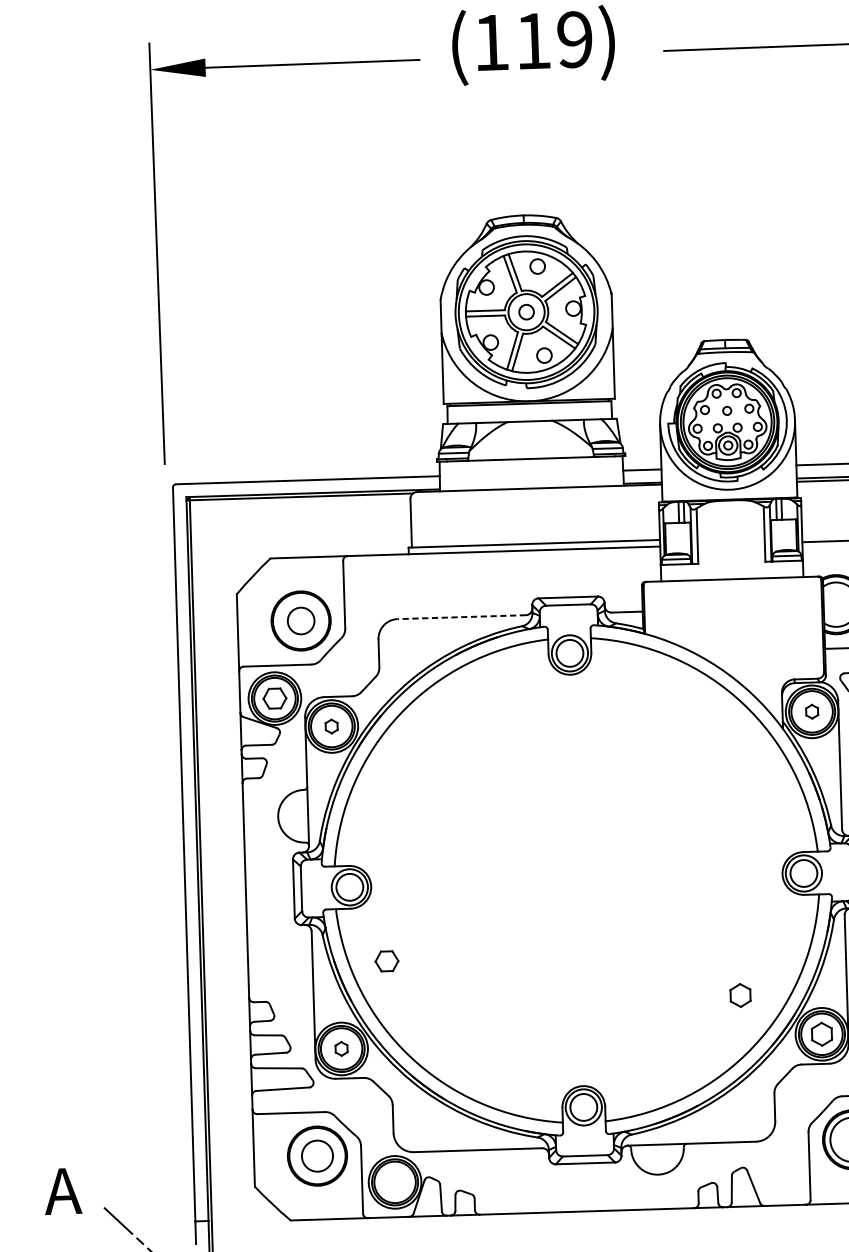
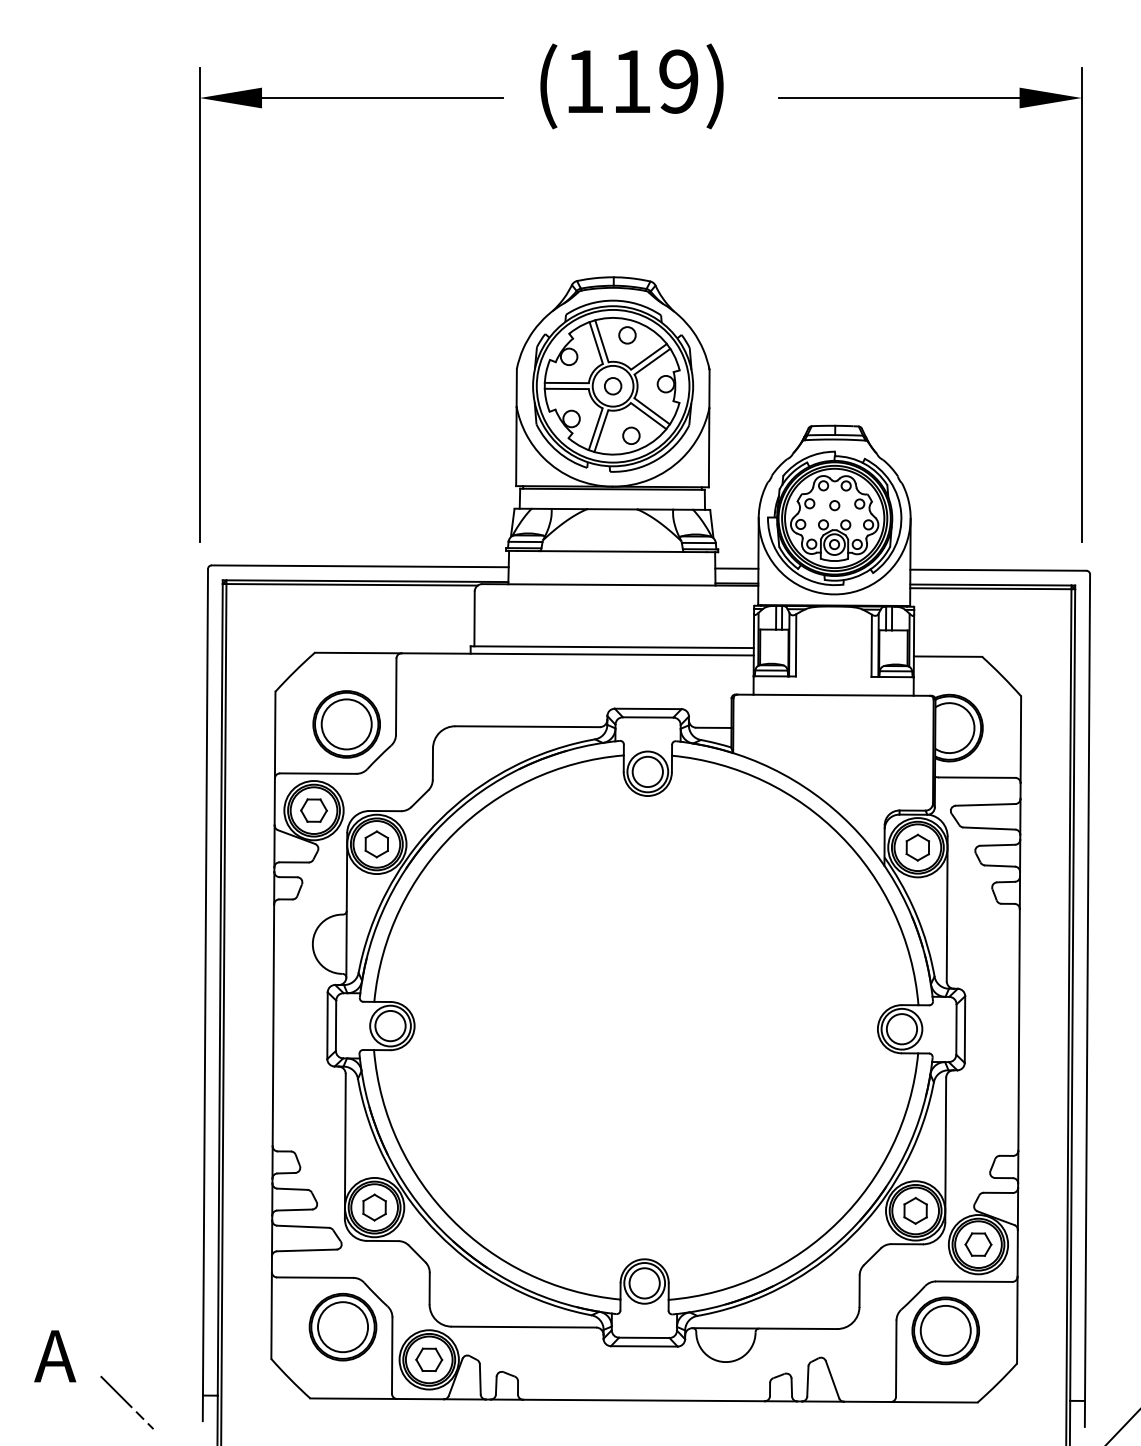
line: (461, 616) -> (527, 726), dashed -> solid
circle: (300, 621) -> (346, 724), size x1.67
part: (811, 711) -> (917, 847), size x1.67
part: (331, 726) -> (376, 844), size x1.67
part: (387, 961) -> (429, 1359), moved
part: (740, 995) -> (825, 1163), removed
part: (341, 1048) -> (374, 1207), size x1.67
circle: (317, 1156) -> (343, 1327), size x1.43

